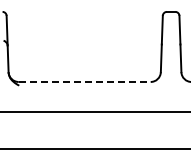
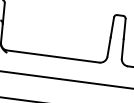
line: (85, 81) -> (53, 56), dashed -> solid

